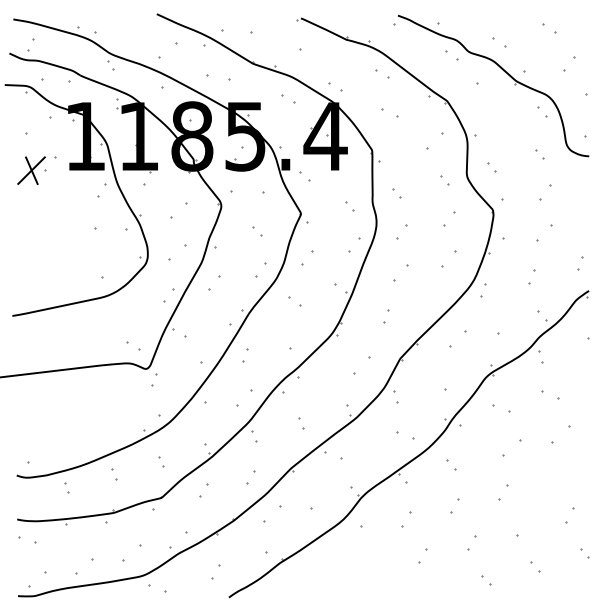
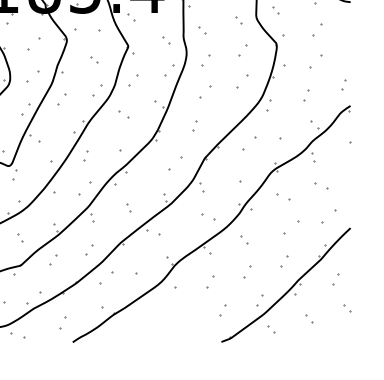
part: (510, 527) -> (289, 288), added

